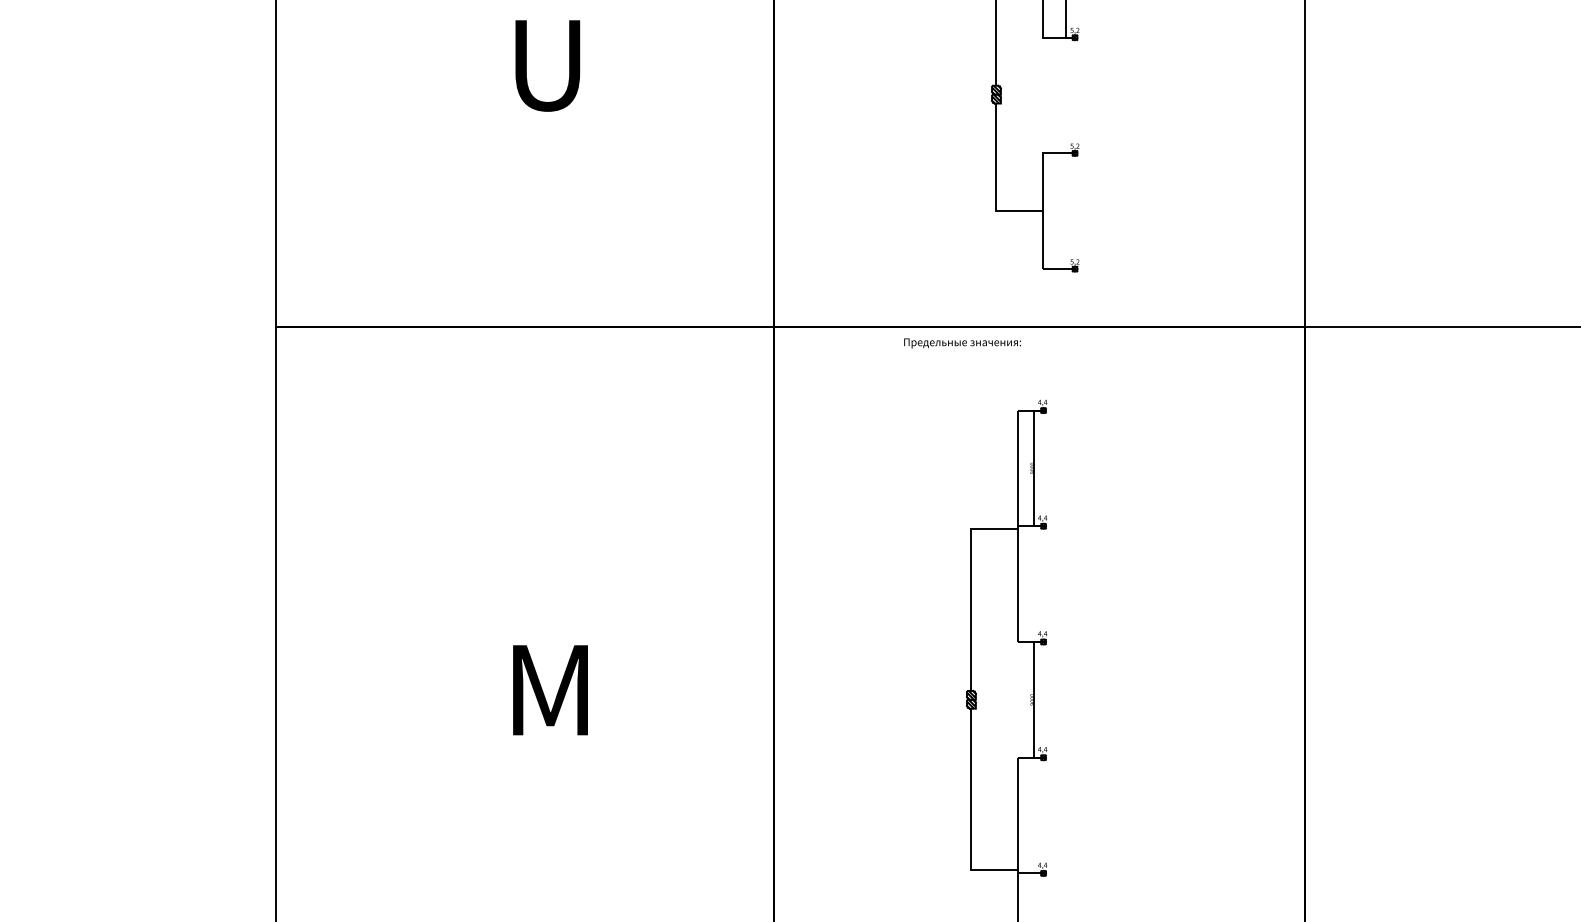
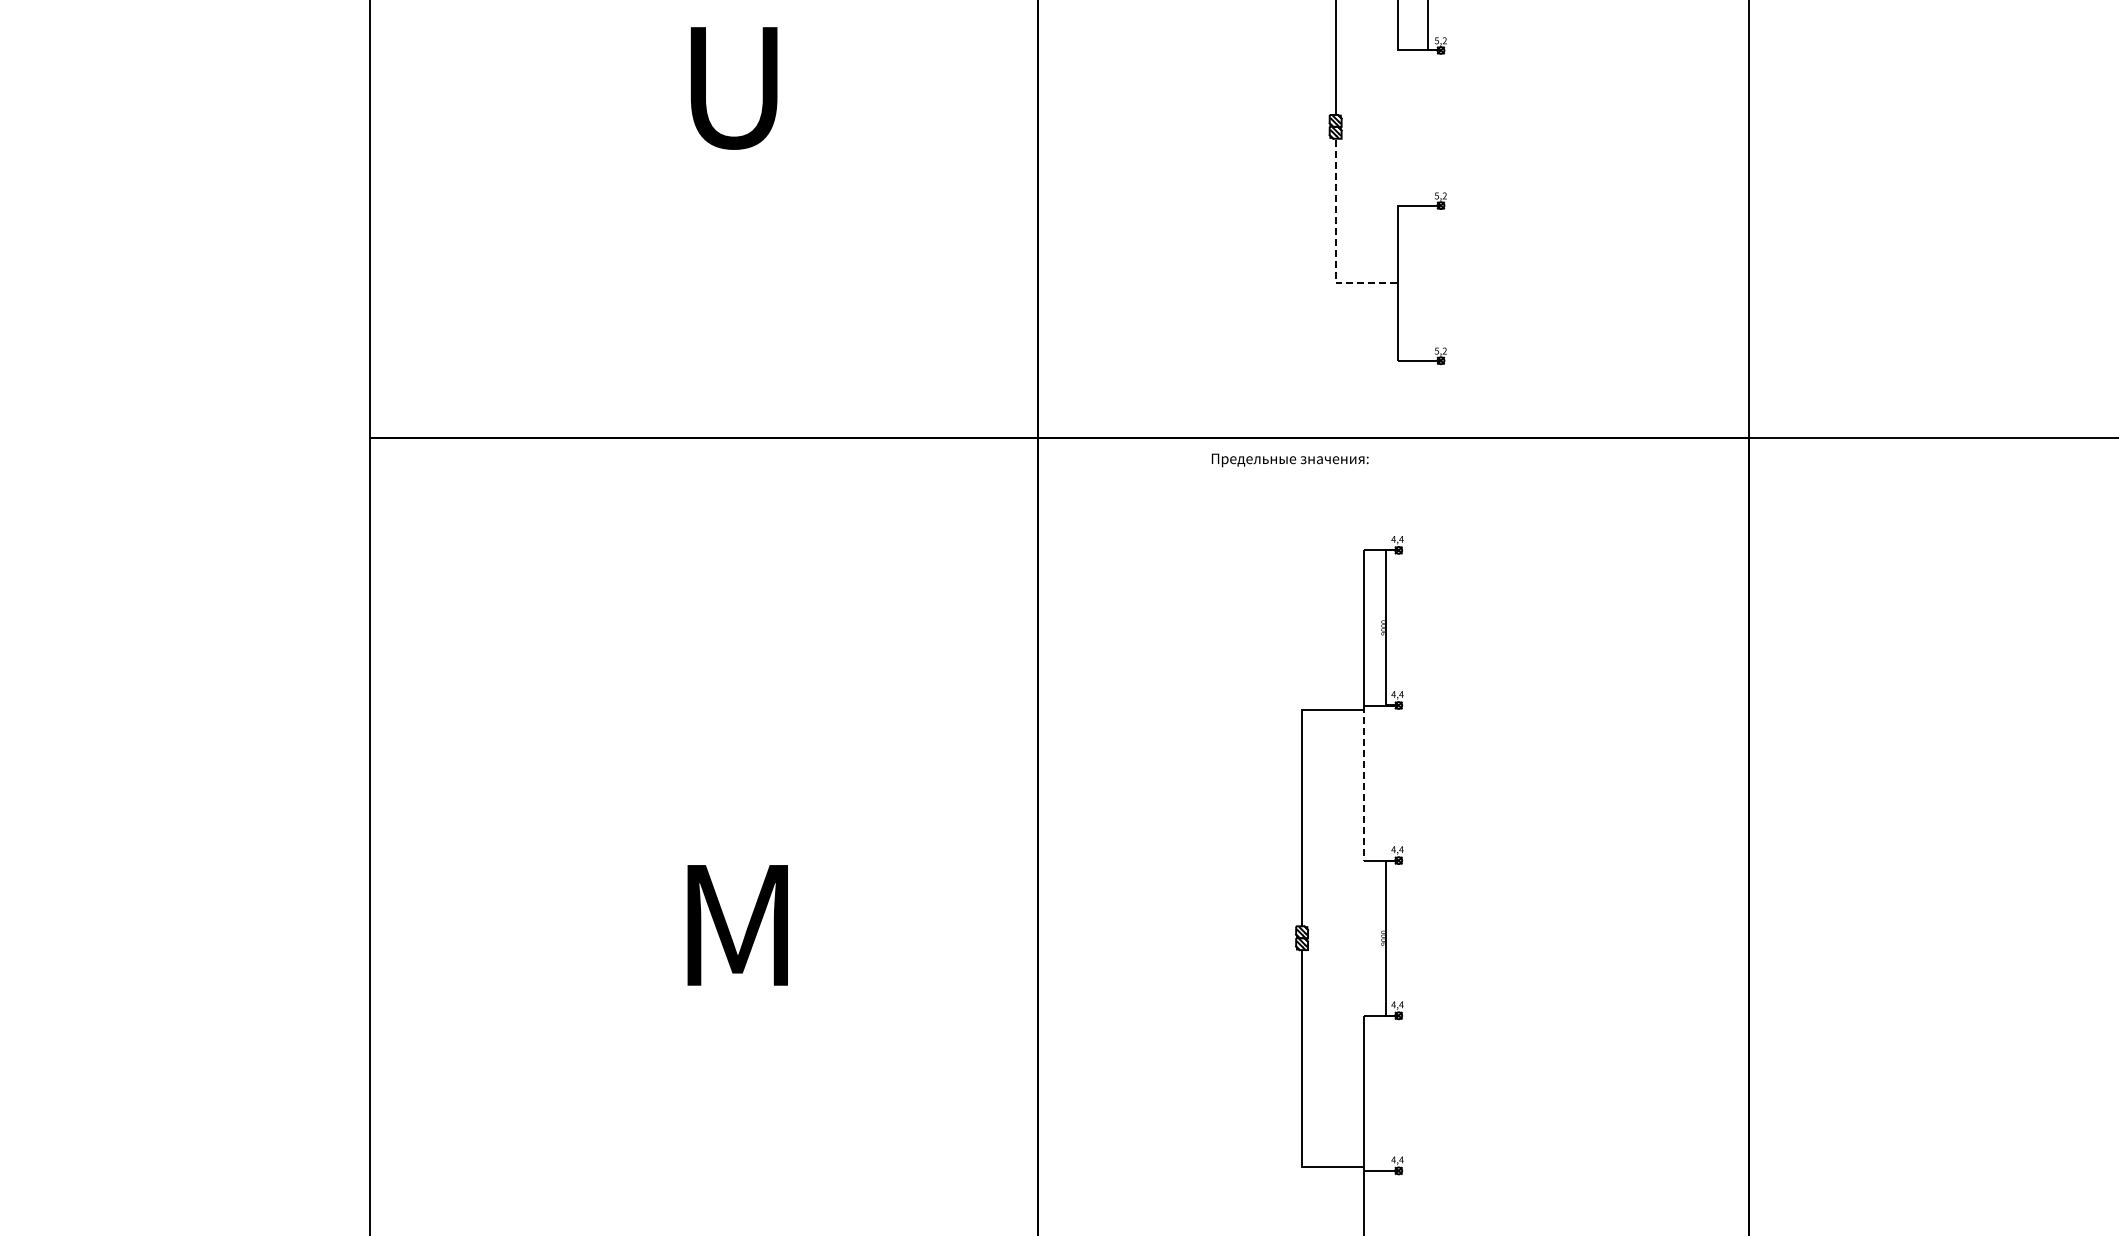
line: (996, 181) -> (1335, 243), solid -> dashed
line: (1017, 584) -> (1364, 783), solid -> dashed

